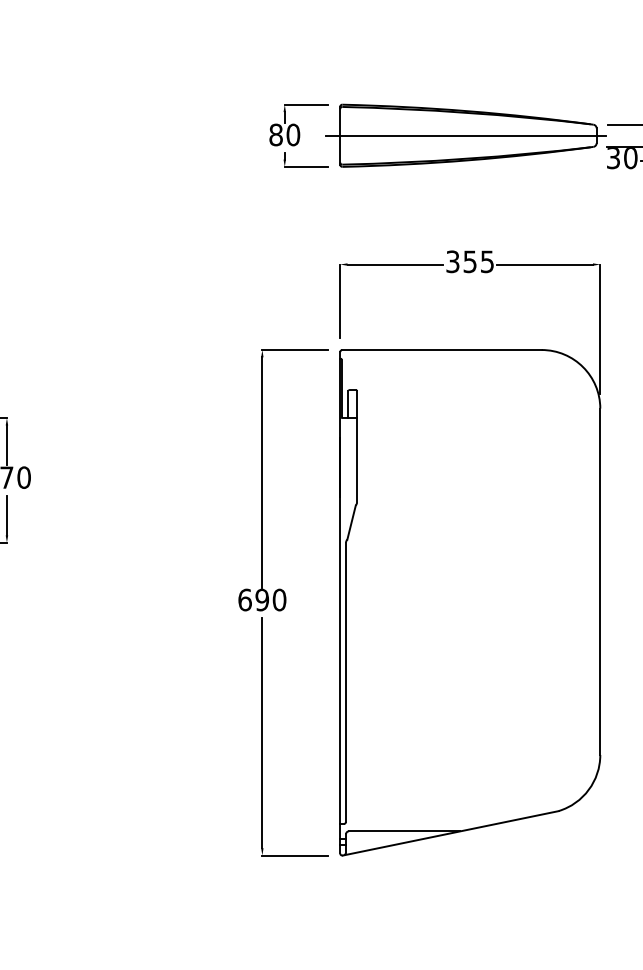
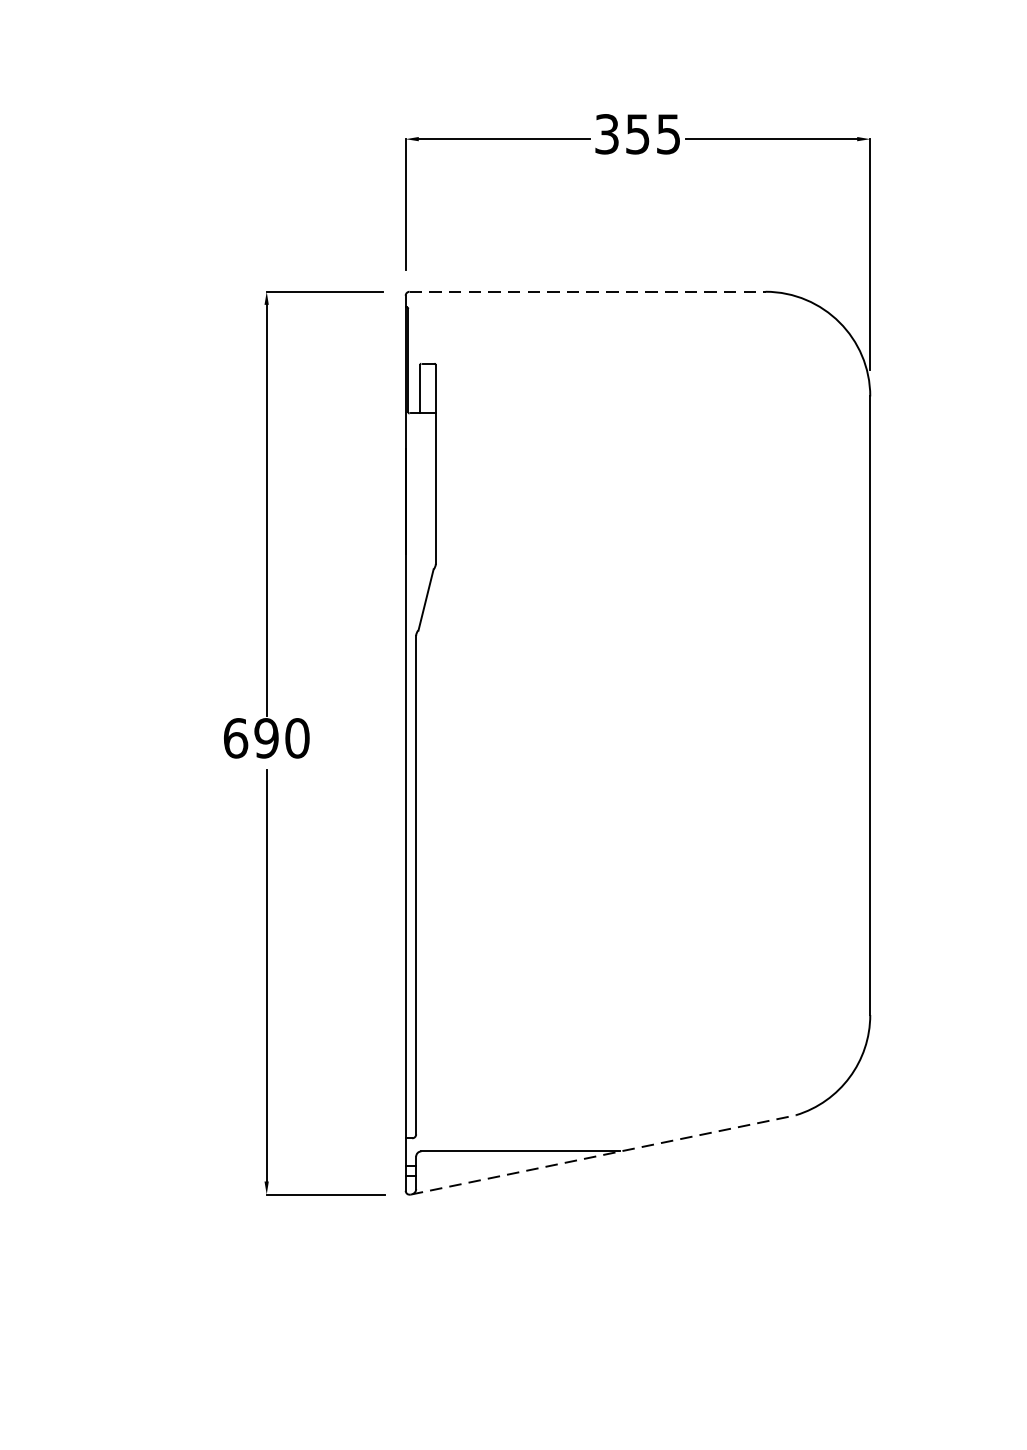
line: (442, 350) -> (588, 292), solid -> dashed
line: (451, 833) -> (604, 1155), solid -> dashed

